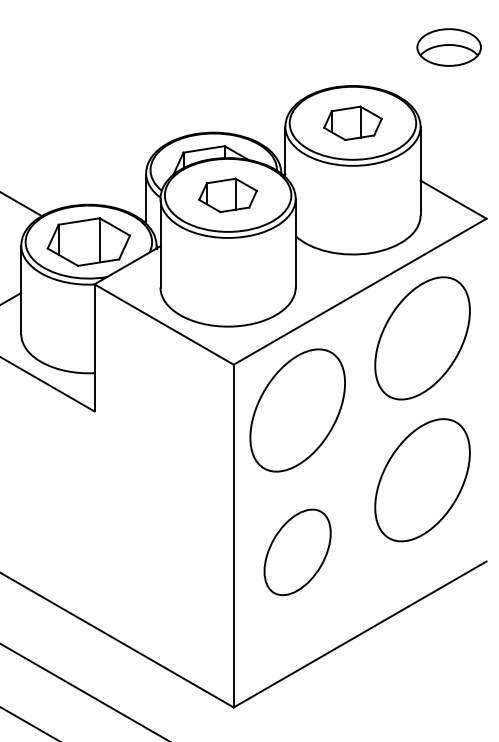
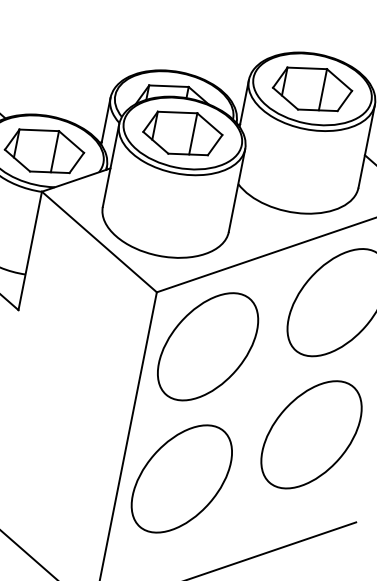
part: (352, 123) -> (312, 89), size x1.43
part: (227, 195) -> (182, 133), size x1.43
part: (297, 552) -> (181, 479), size x1.43

